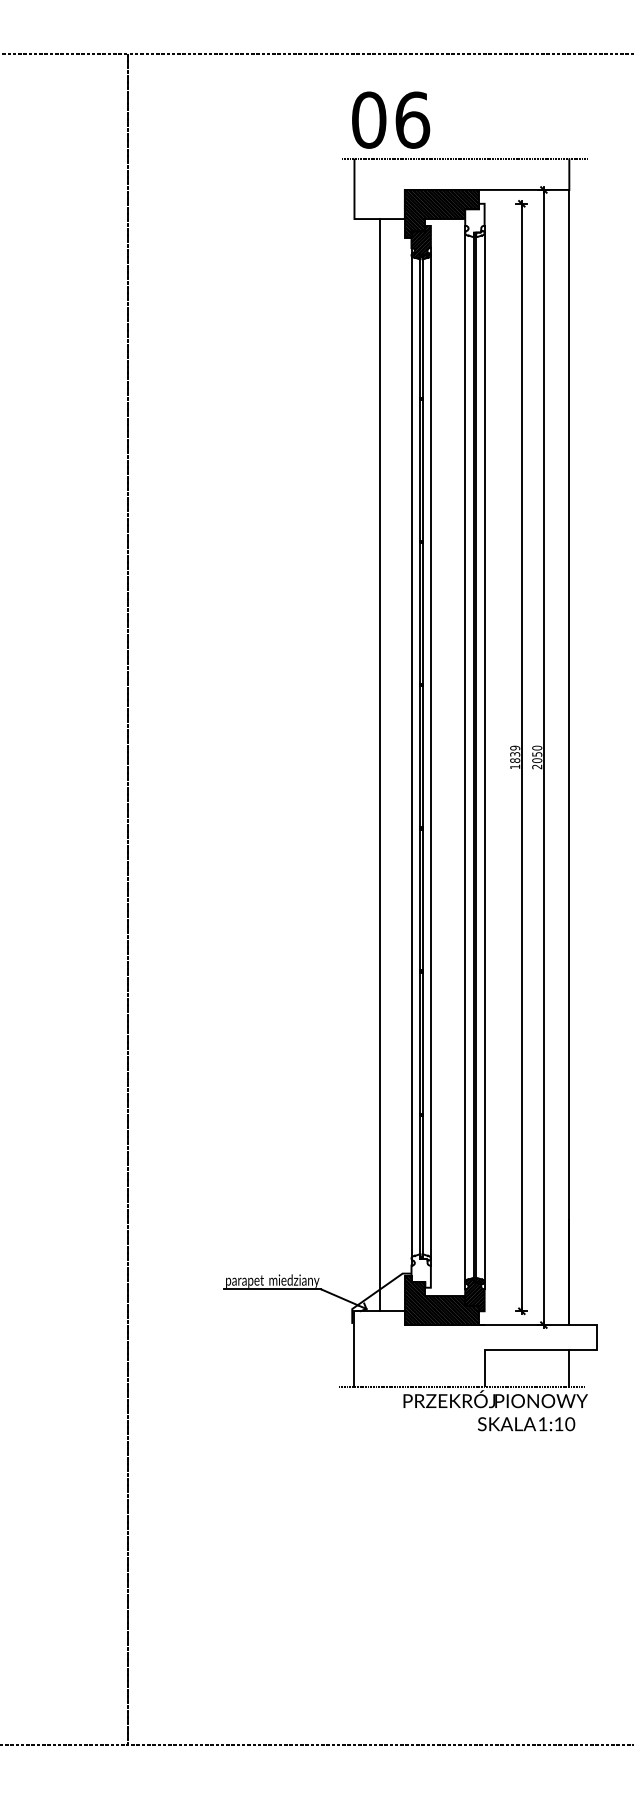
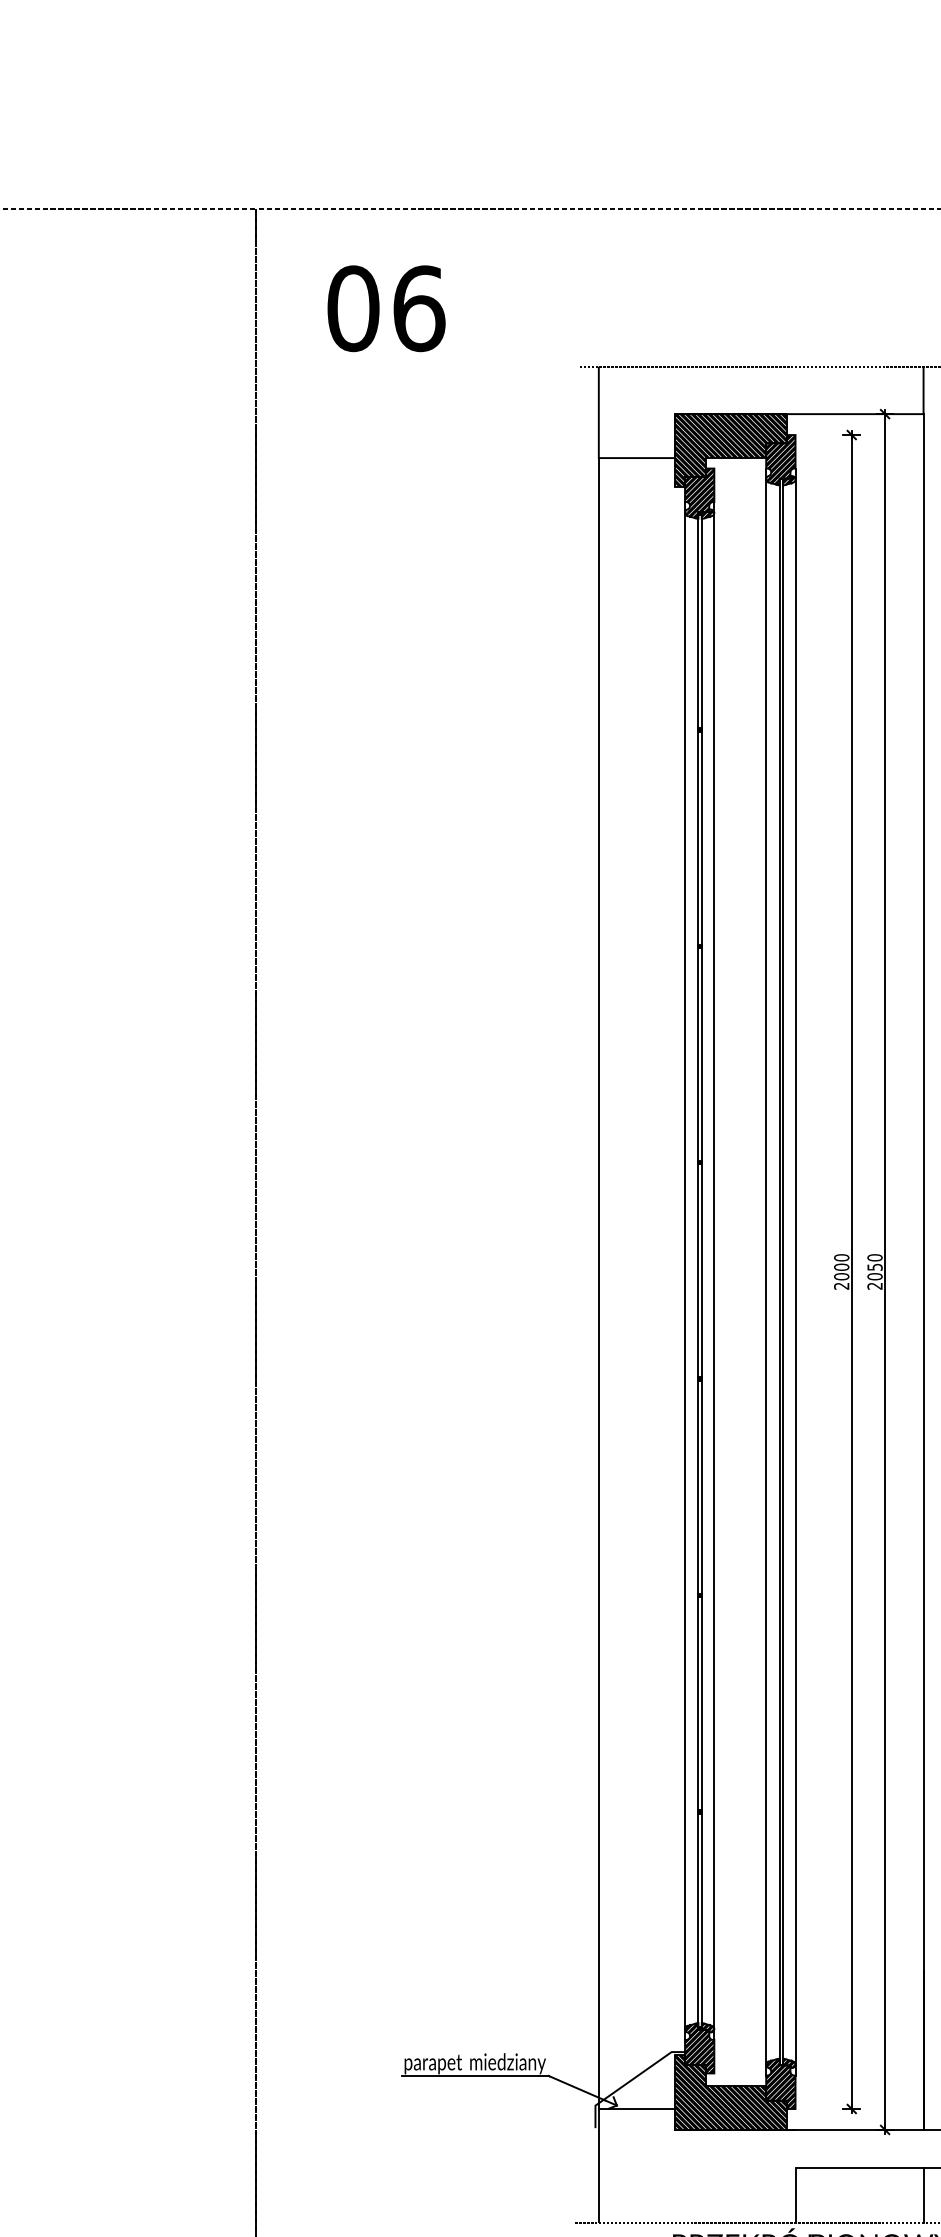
text: (391, 119) -> (387, 307), moved
hatch: (474, 220) -> (780, 460), added
text: (515, 757) -> (842, 1271), 1839 -> 2000
line: (380, 765) -> (598, 1284), moved
hatch: (420, 1270) -> (698, 2047), added

